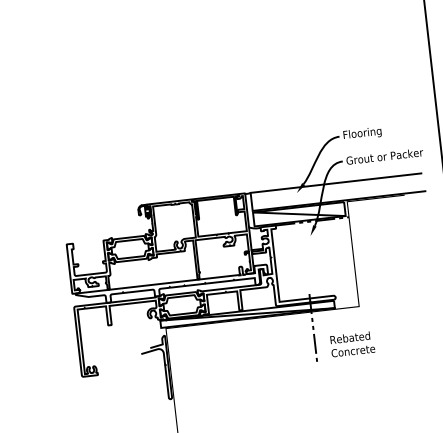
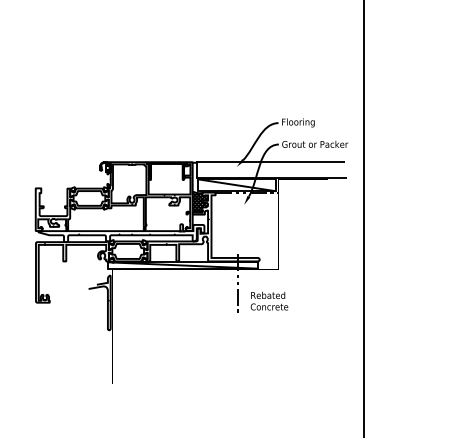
hatch: (259, 237) -> (200, 201), added

